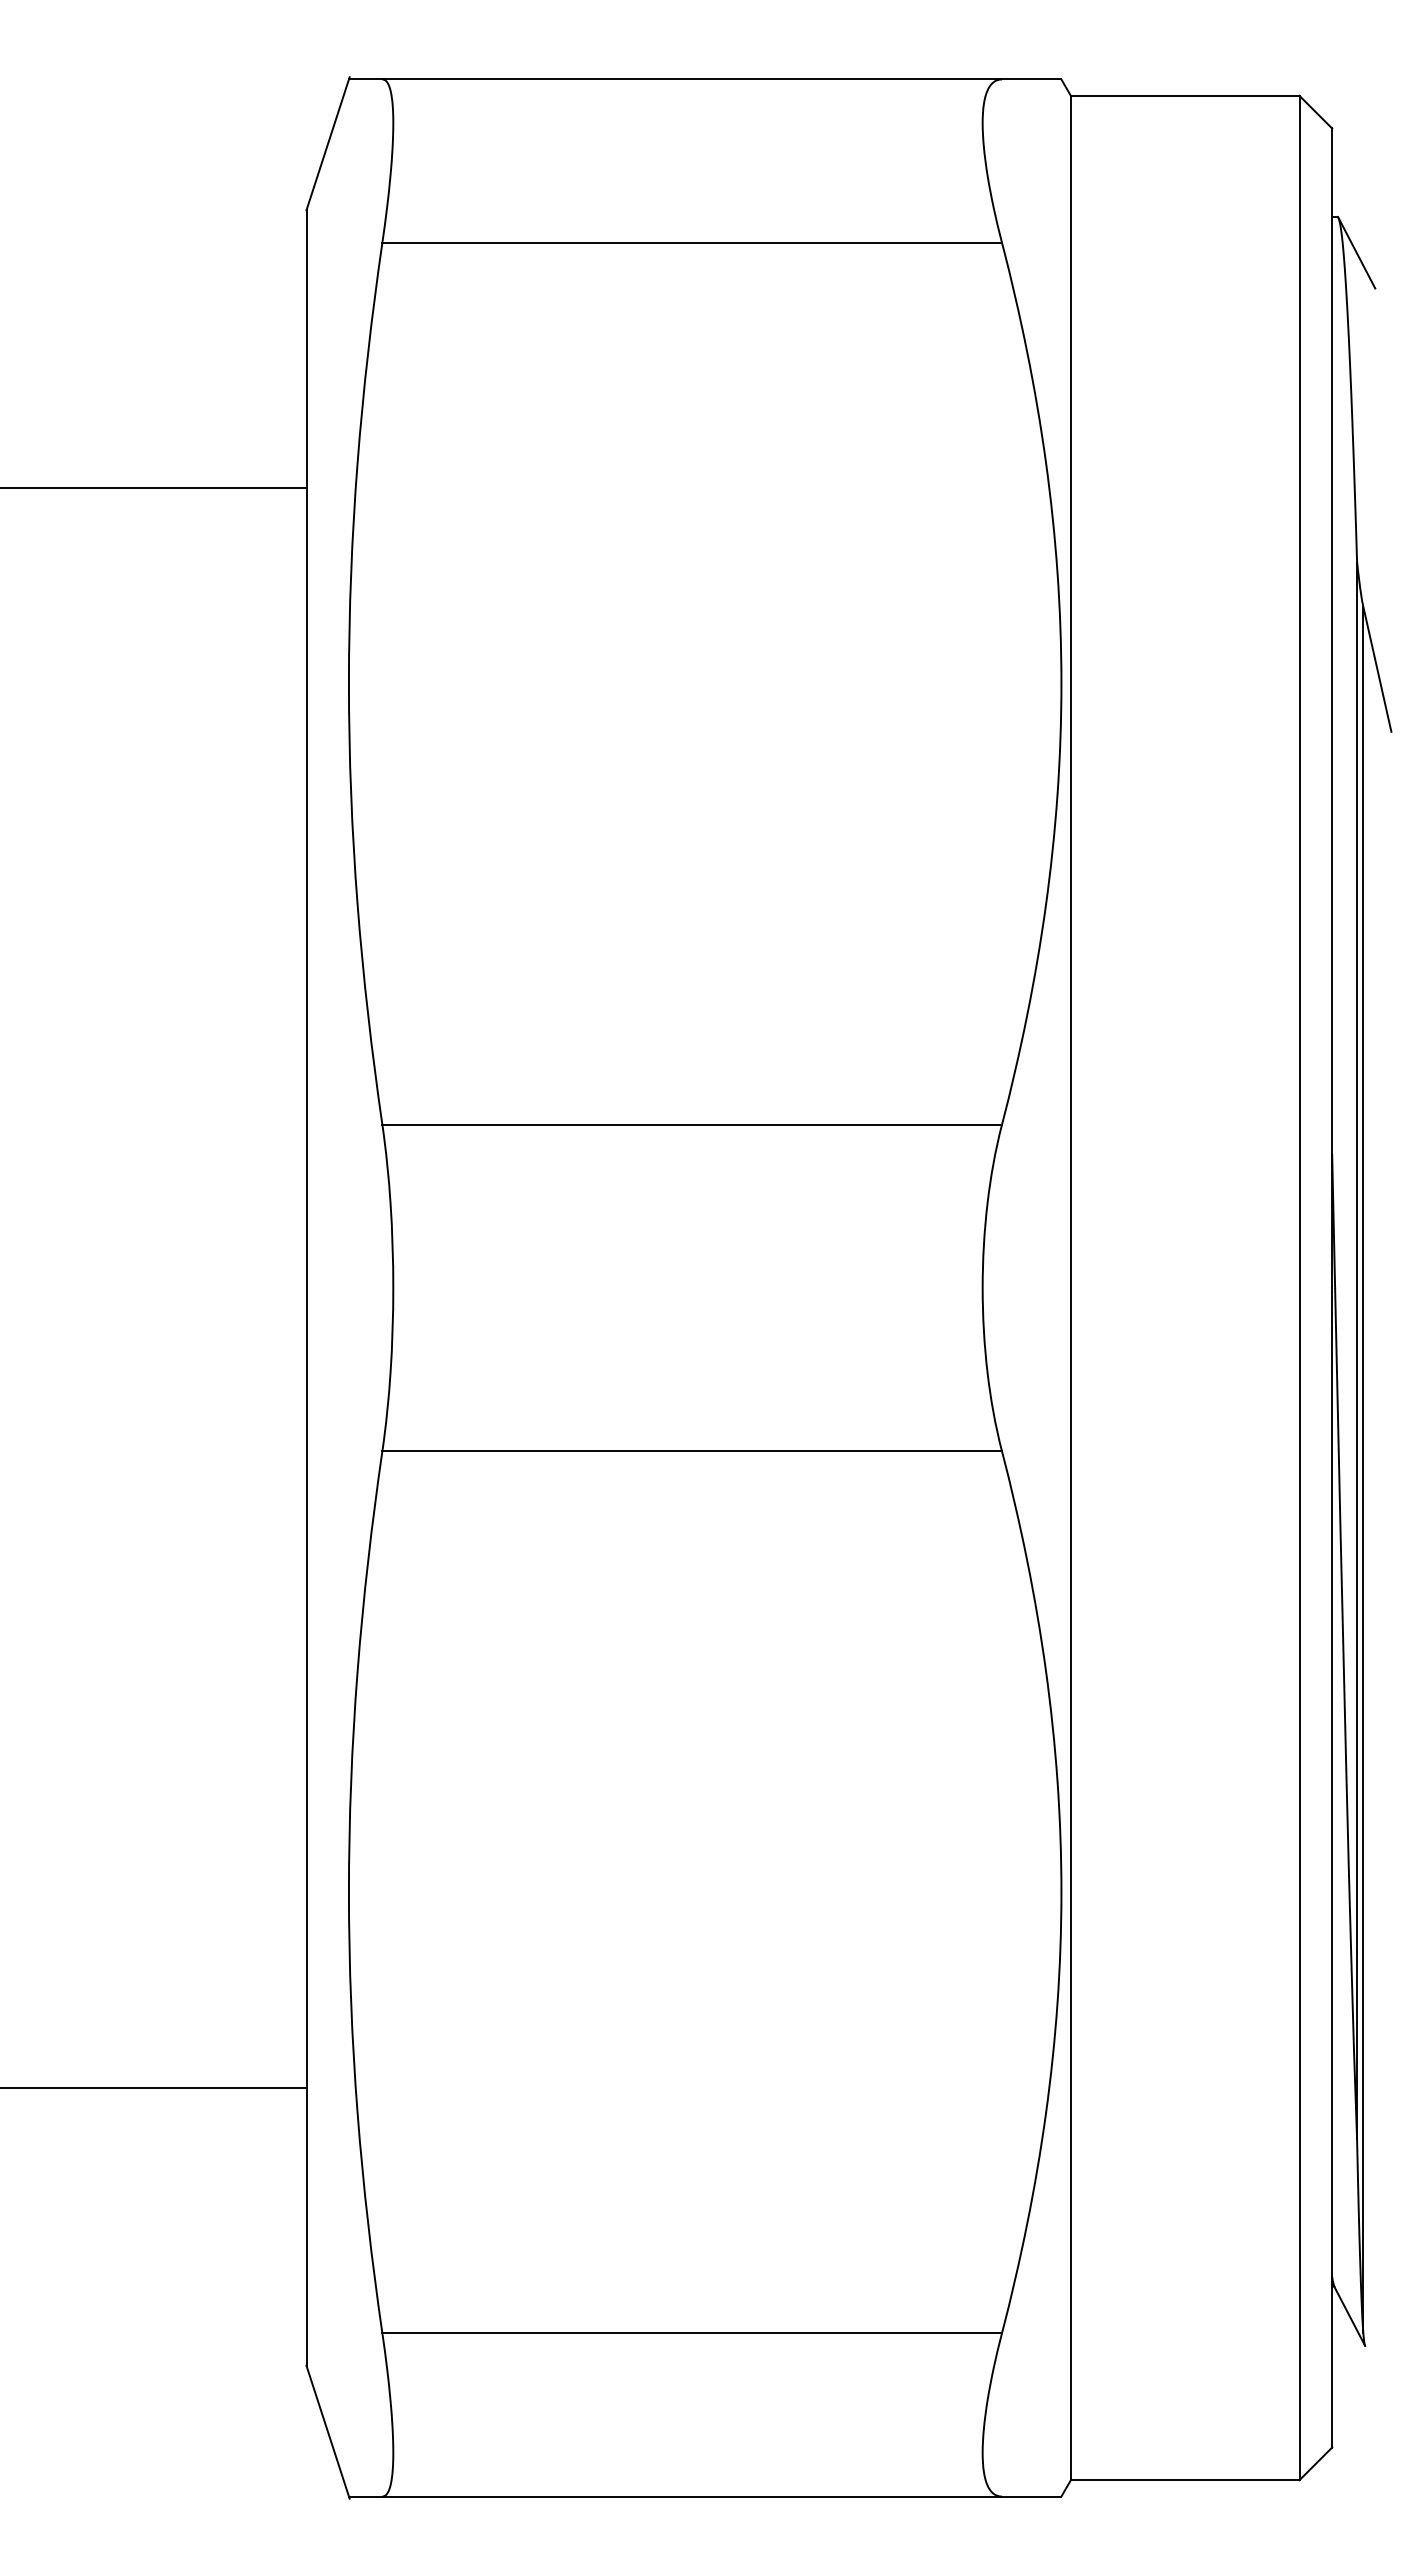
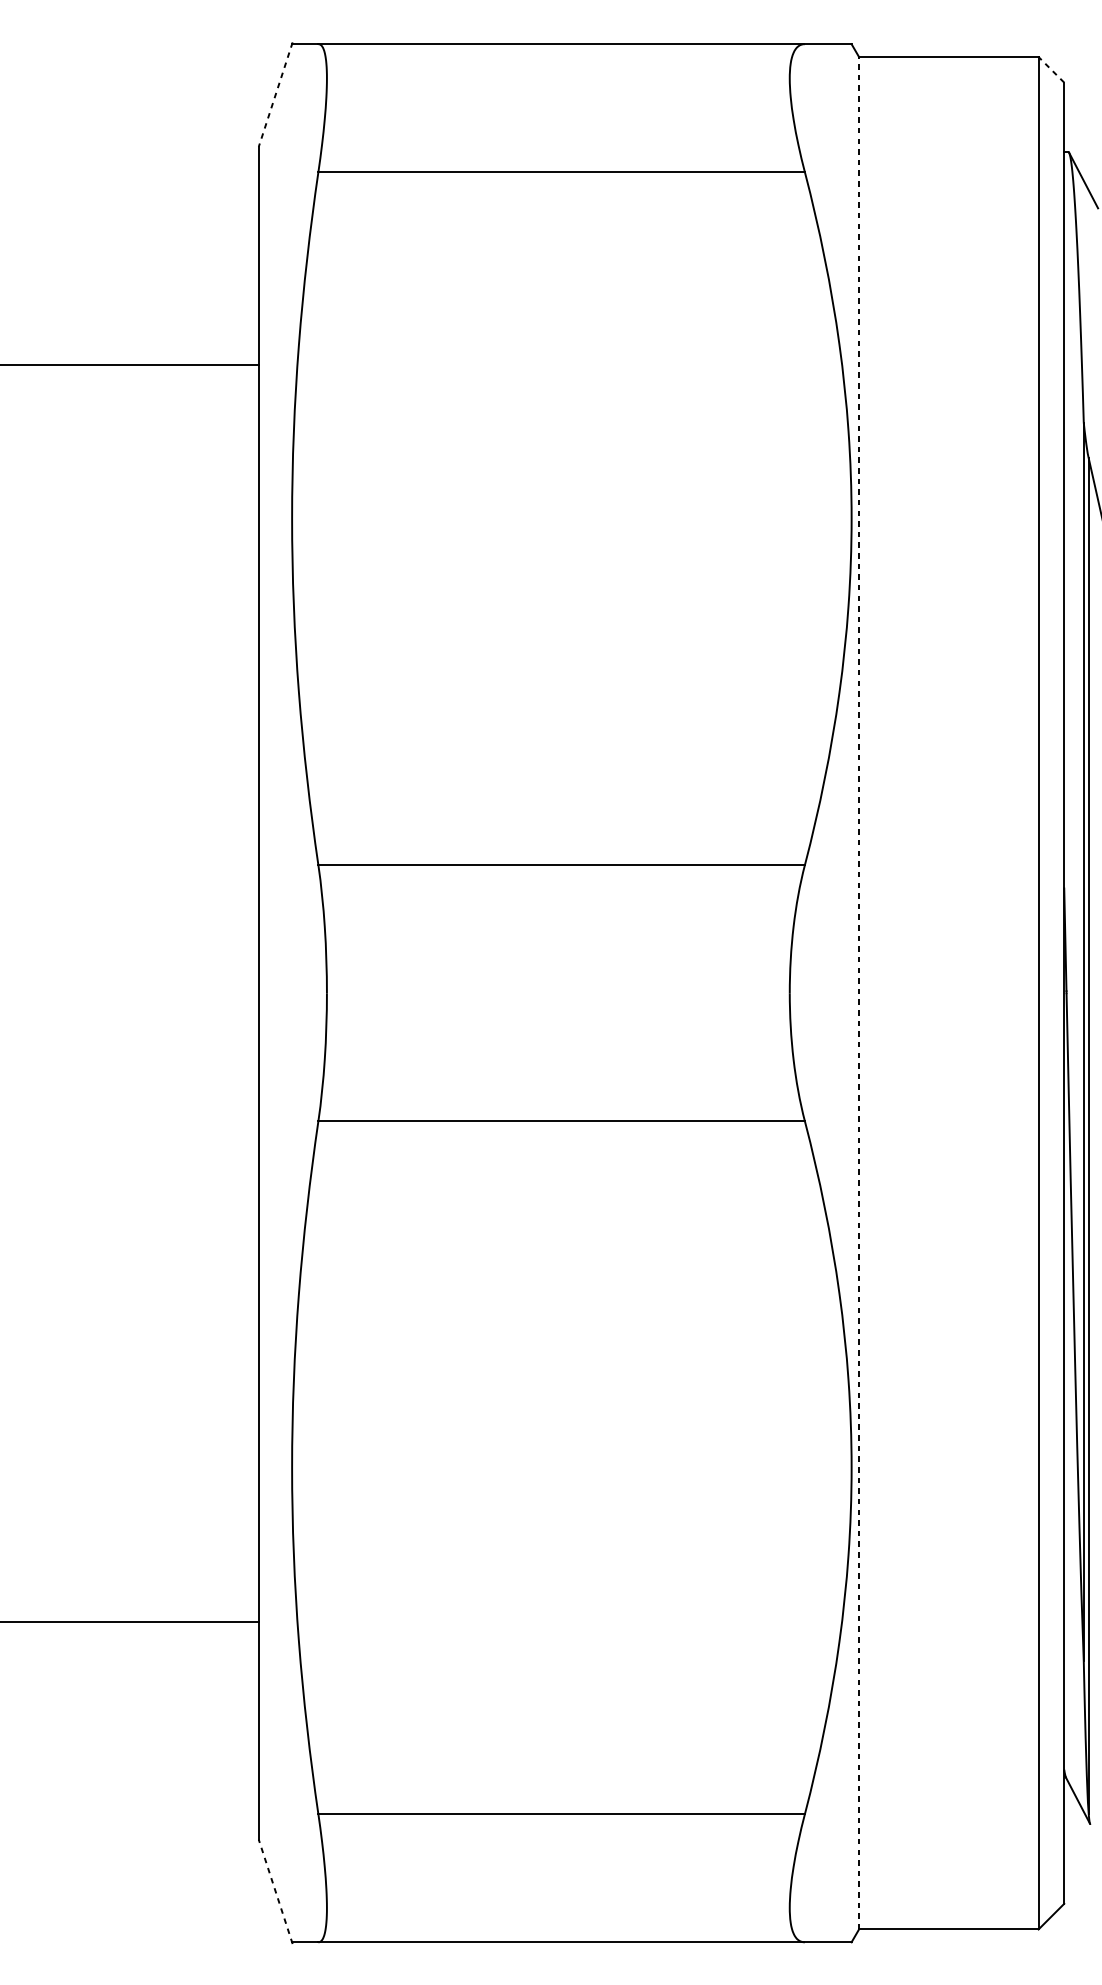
line: (1315, 111) -> (1051, 69), solid -> dashed
line: (328, 143) -> (276, 94), solid -> dashed
line: (1070, 1287) -> (858, 992), solid -> dashed
line: (328, 2432) -> (276, 1891), solid -> dashed

